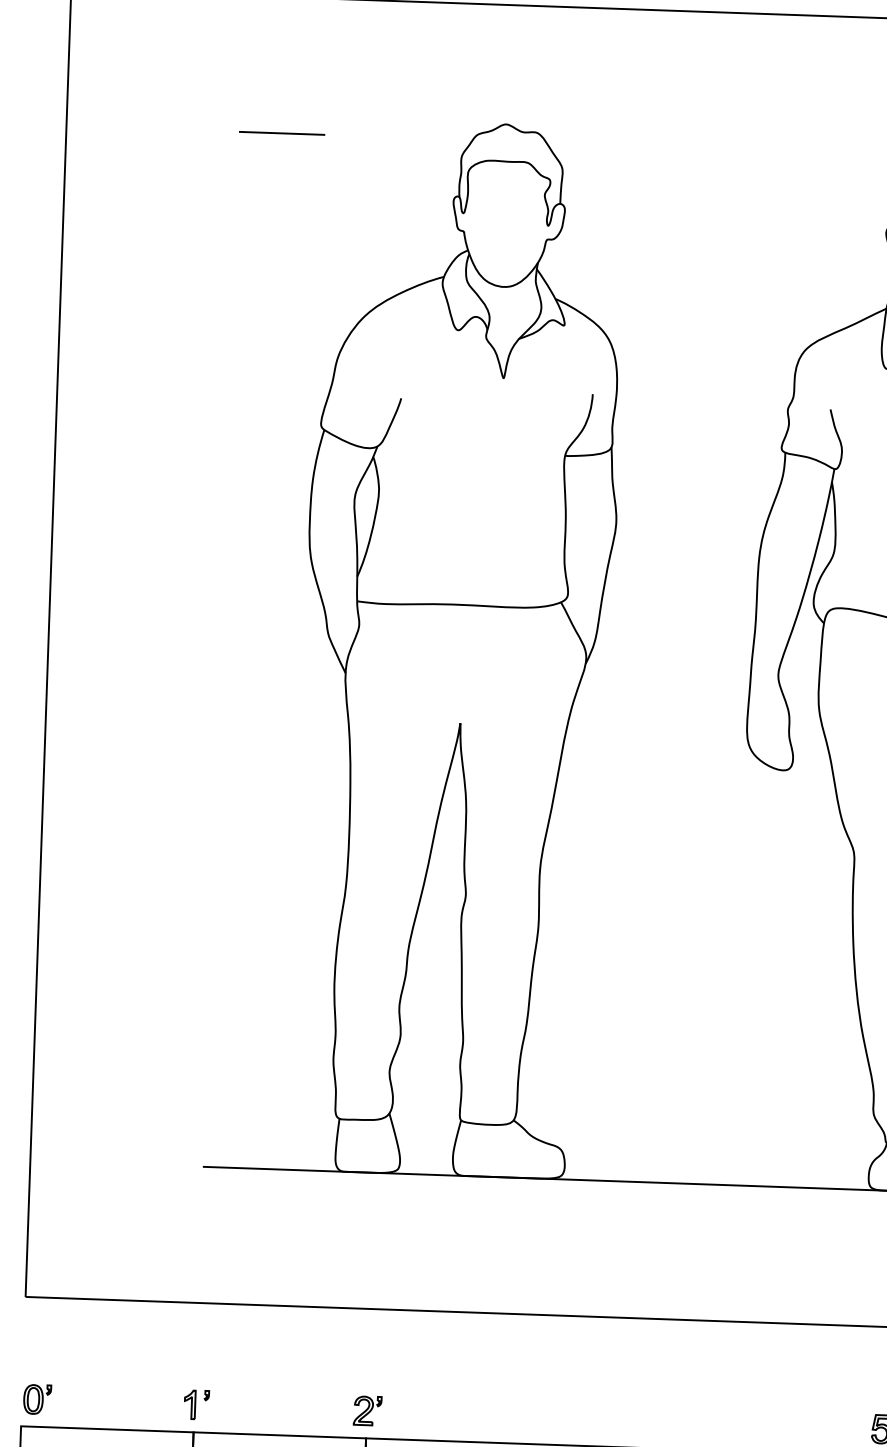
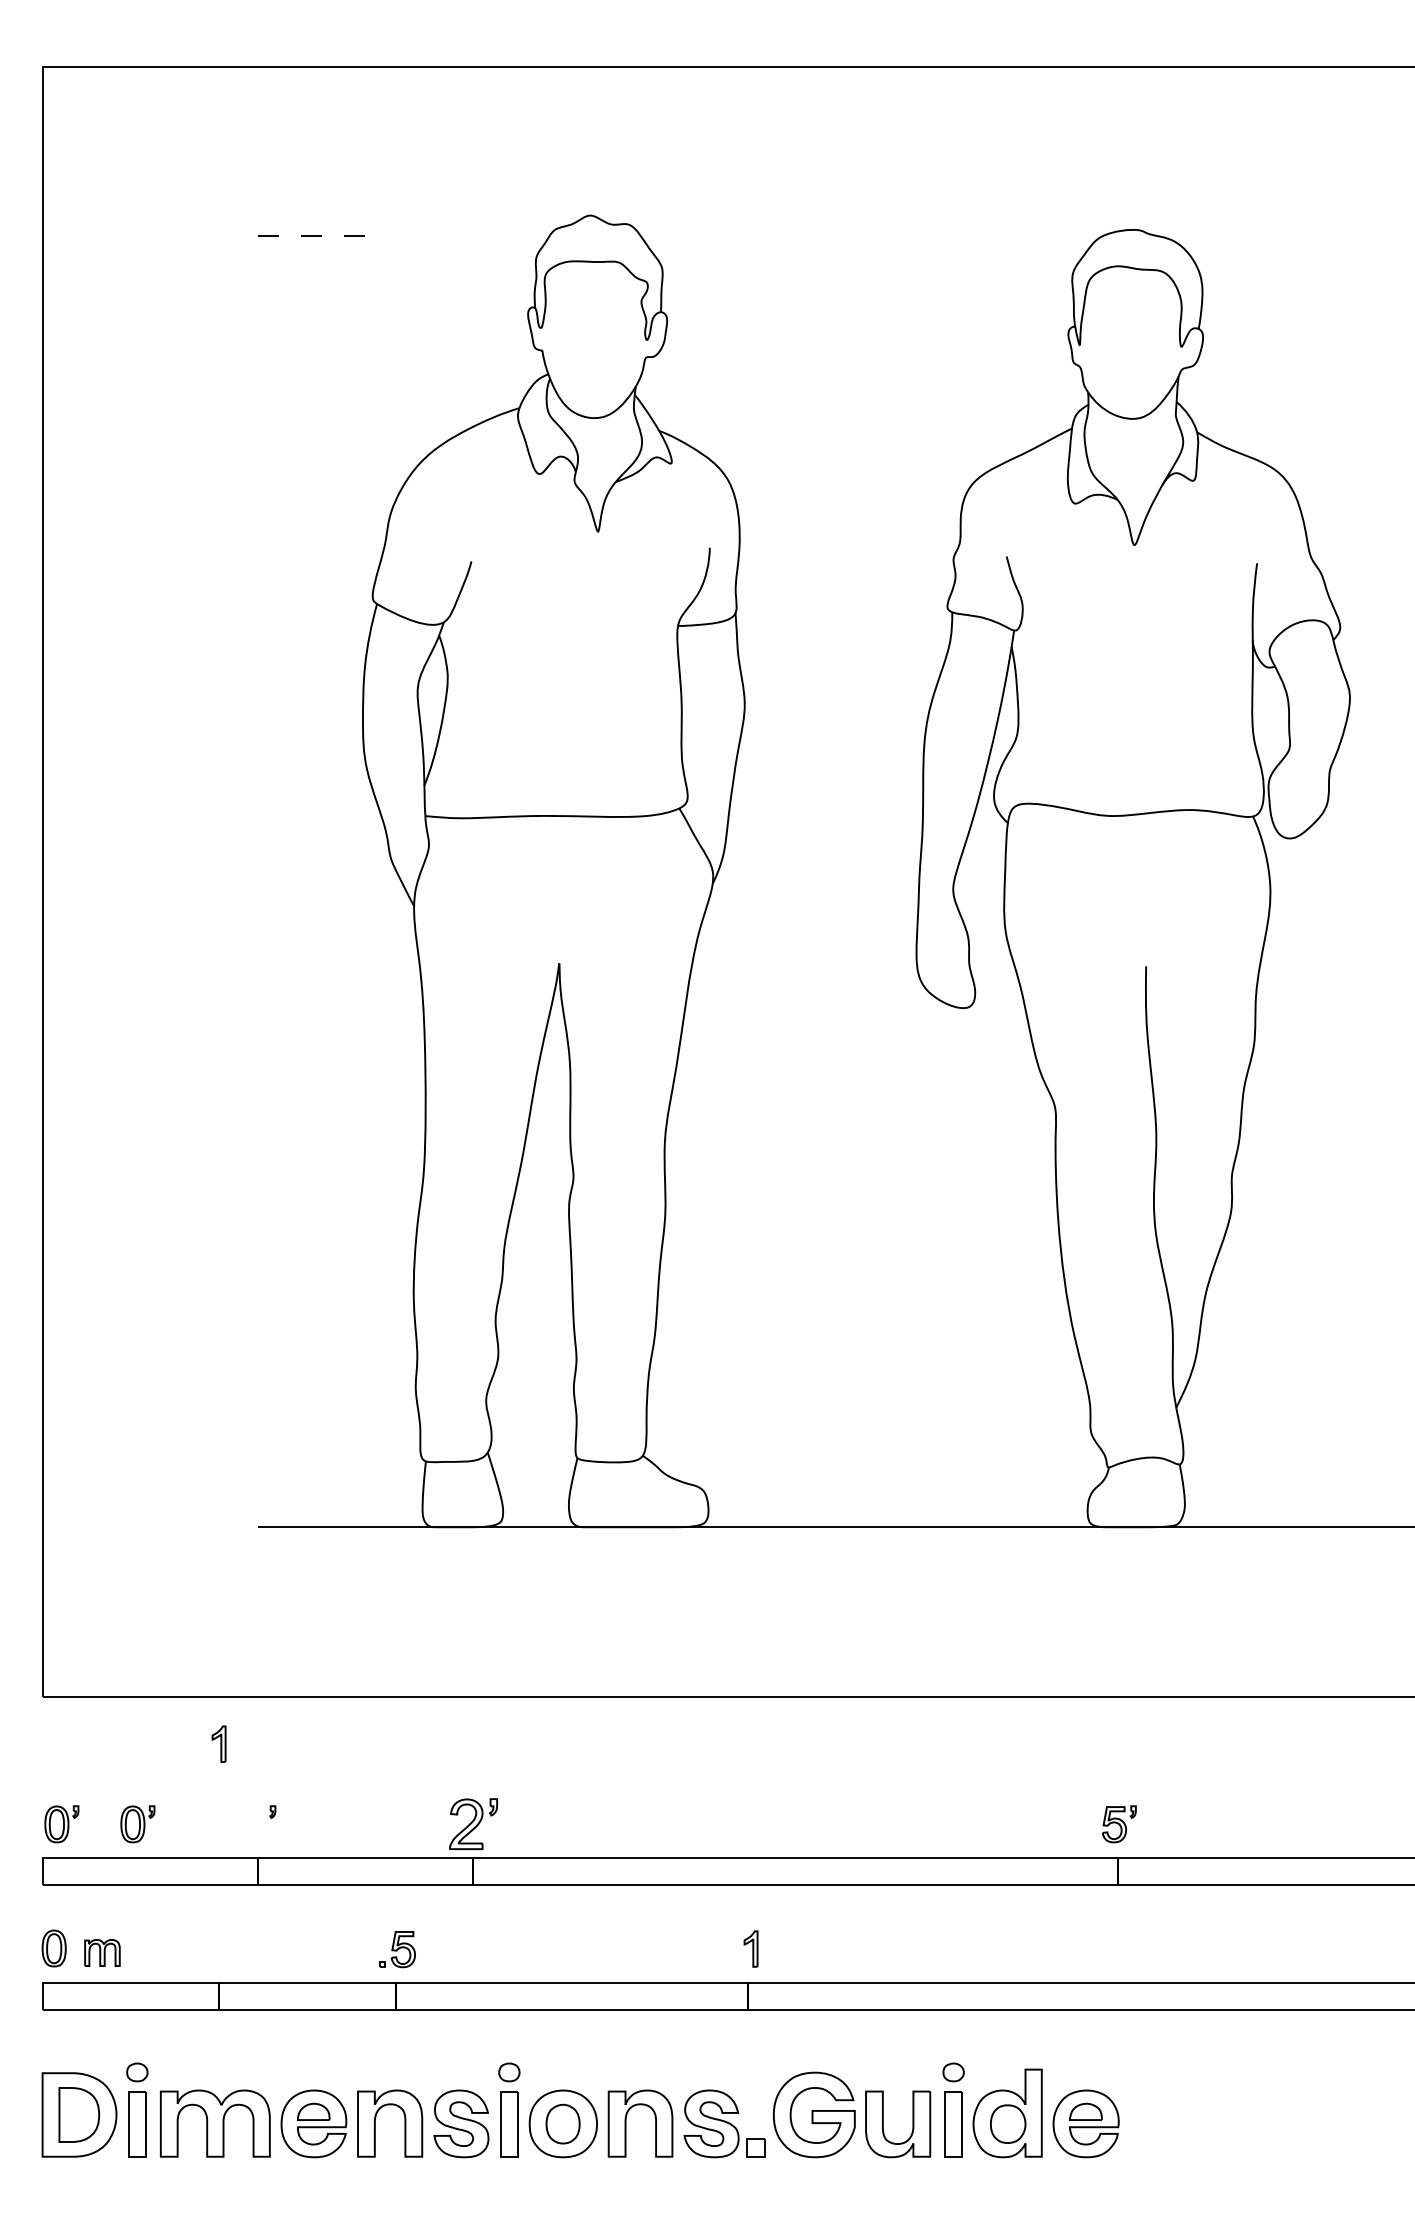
line: (282, 133) -> (311, 236), solid -> dashed
part: (98, 1401) -> (137, 1824), added
part: (189, 1404) -> (218, 1743), moved
part: (367, 1410) -> (473, 1823), size x1.4

